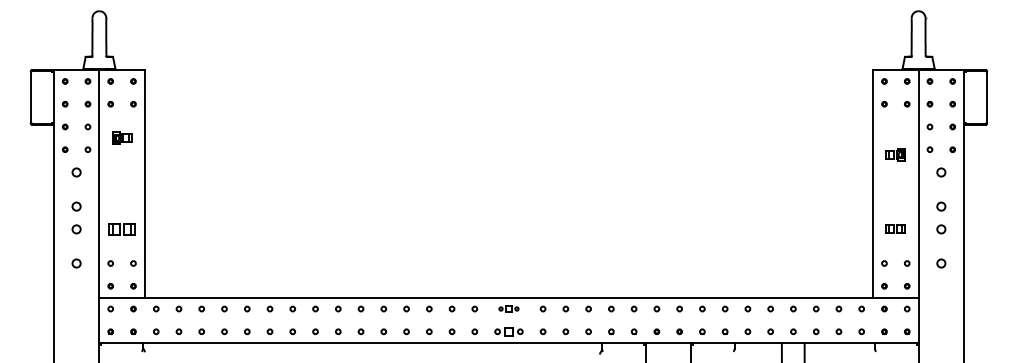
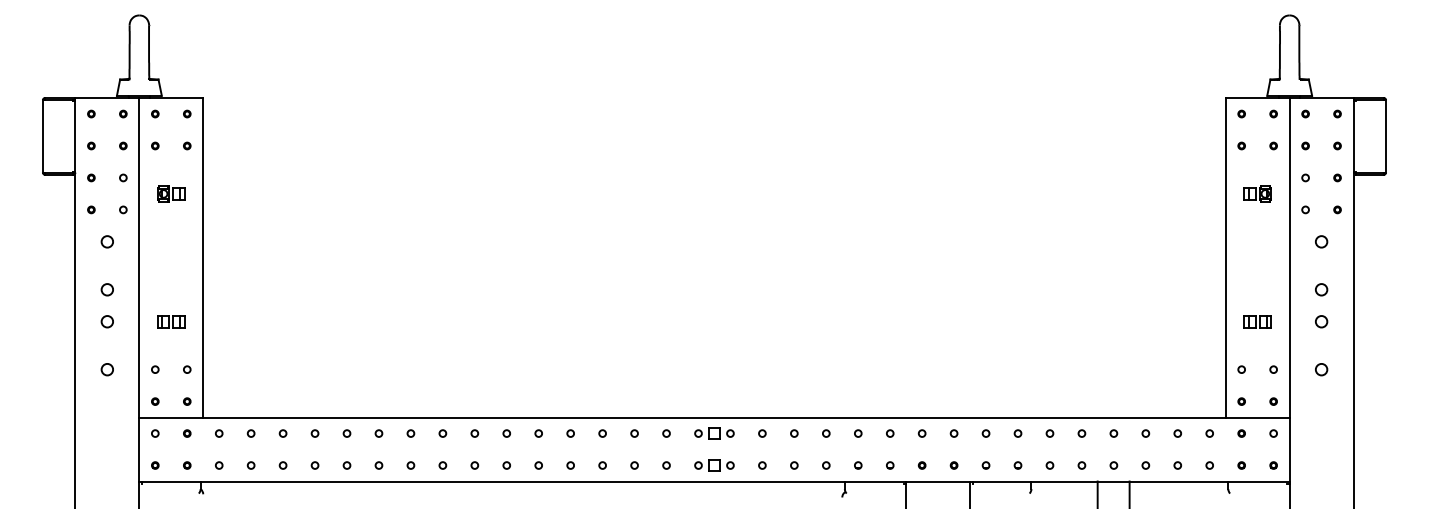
part: (895, 154) -> (1257, 193), moved
part: (122, 229) -> (171, 321), size x0.71
part: (509, 308) -> (714, 433), size x1.43

